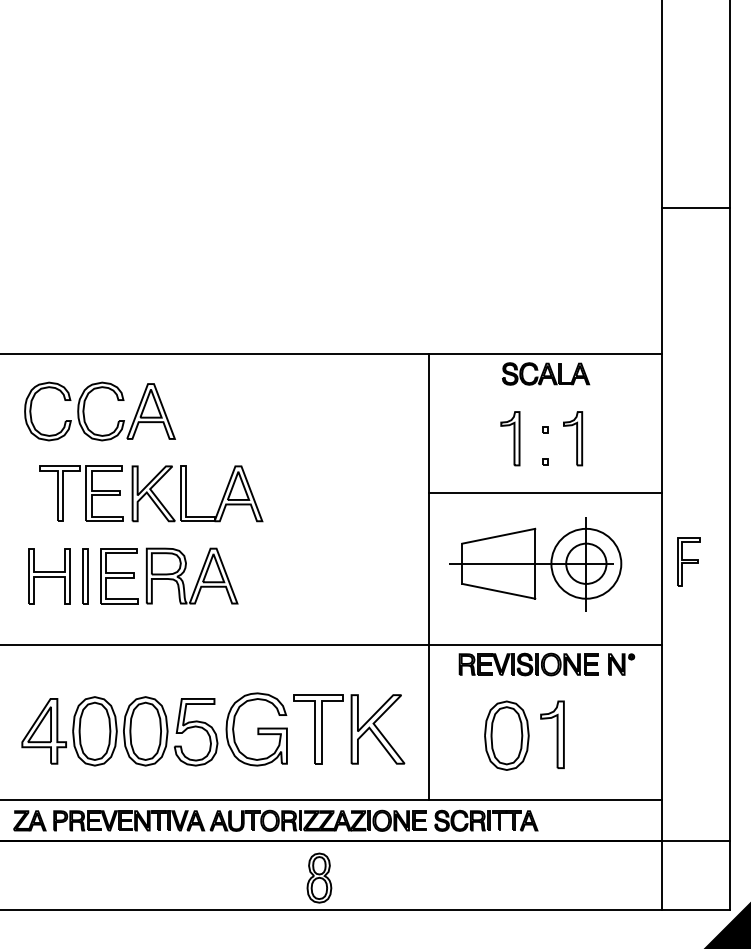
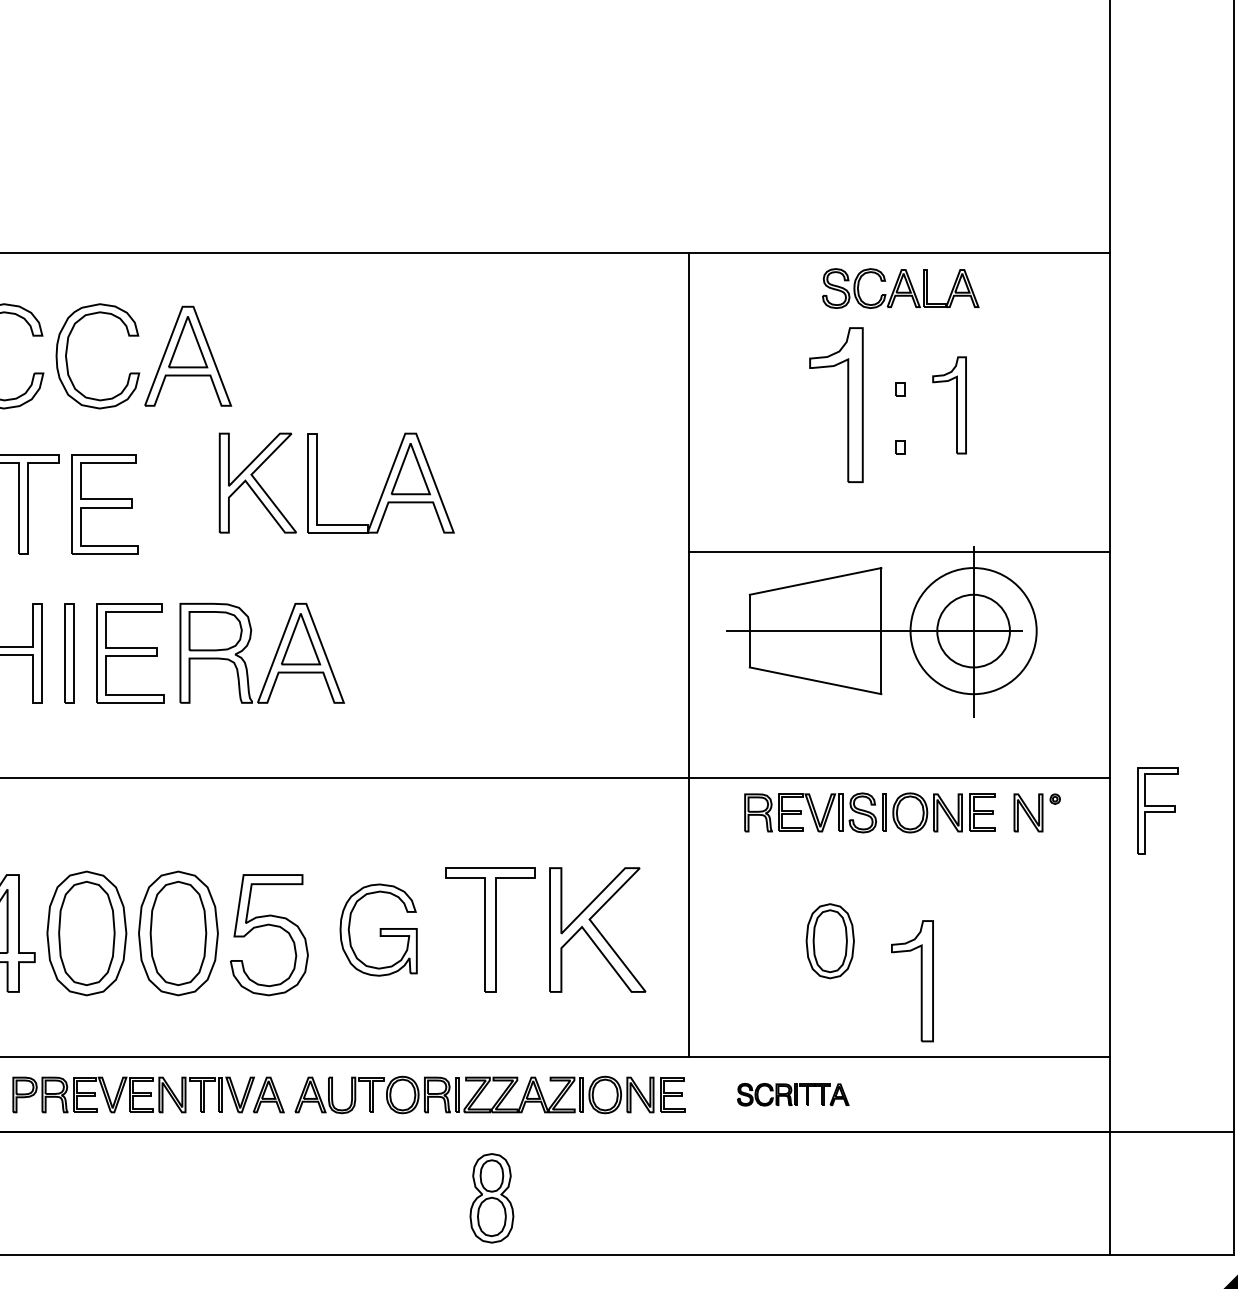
part: (510, 438) -> (836, 404), size x1.6
line: (544, 492) -> (898, 551), moved
part: (186, 493) -> (317, 482), moved
part: (688, 561) -> (1157, 809), moved
part: (256, 729) -> (378, 930), size x0.7
part: (552, 734) -> (912, 980), moved
part: (506, 735) -> (829, 940), size x0.6
part: (486, 820) -> (793, 1094), size x0.6

